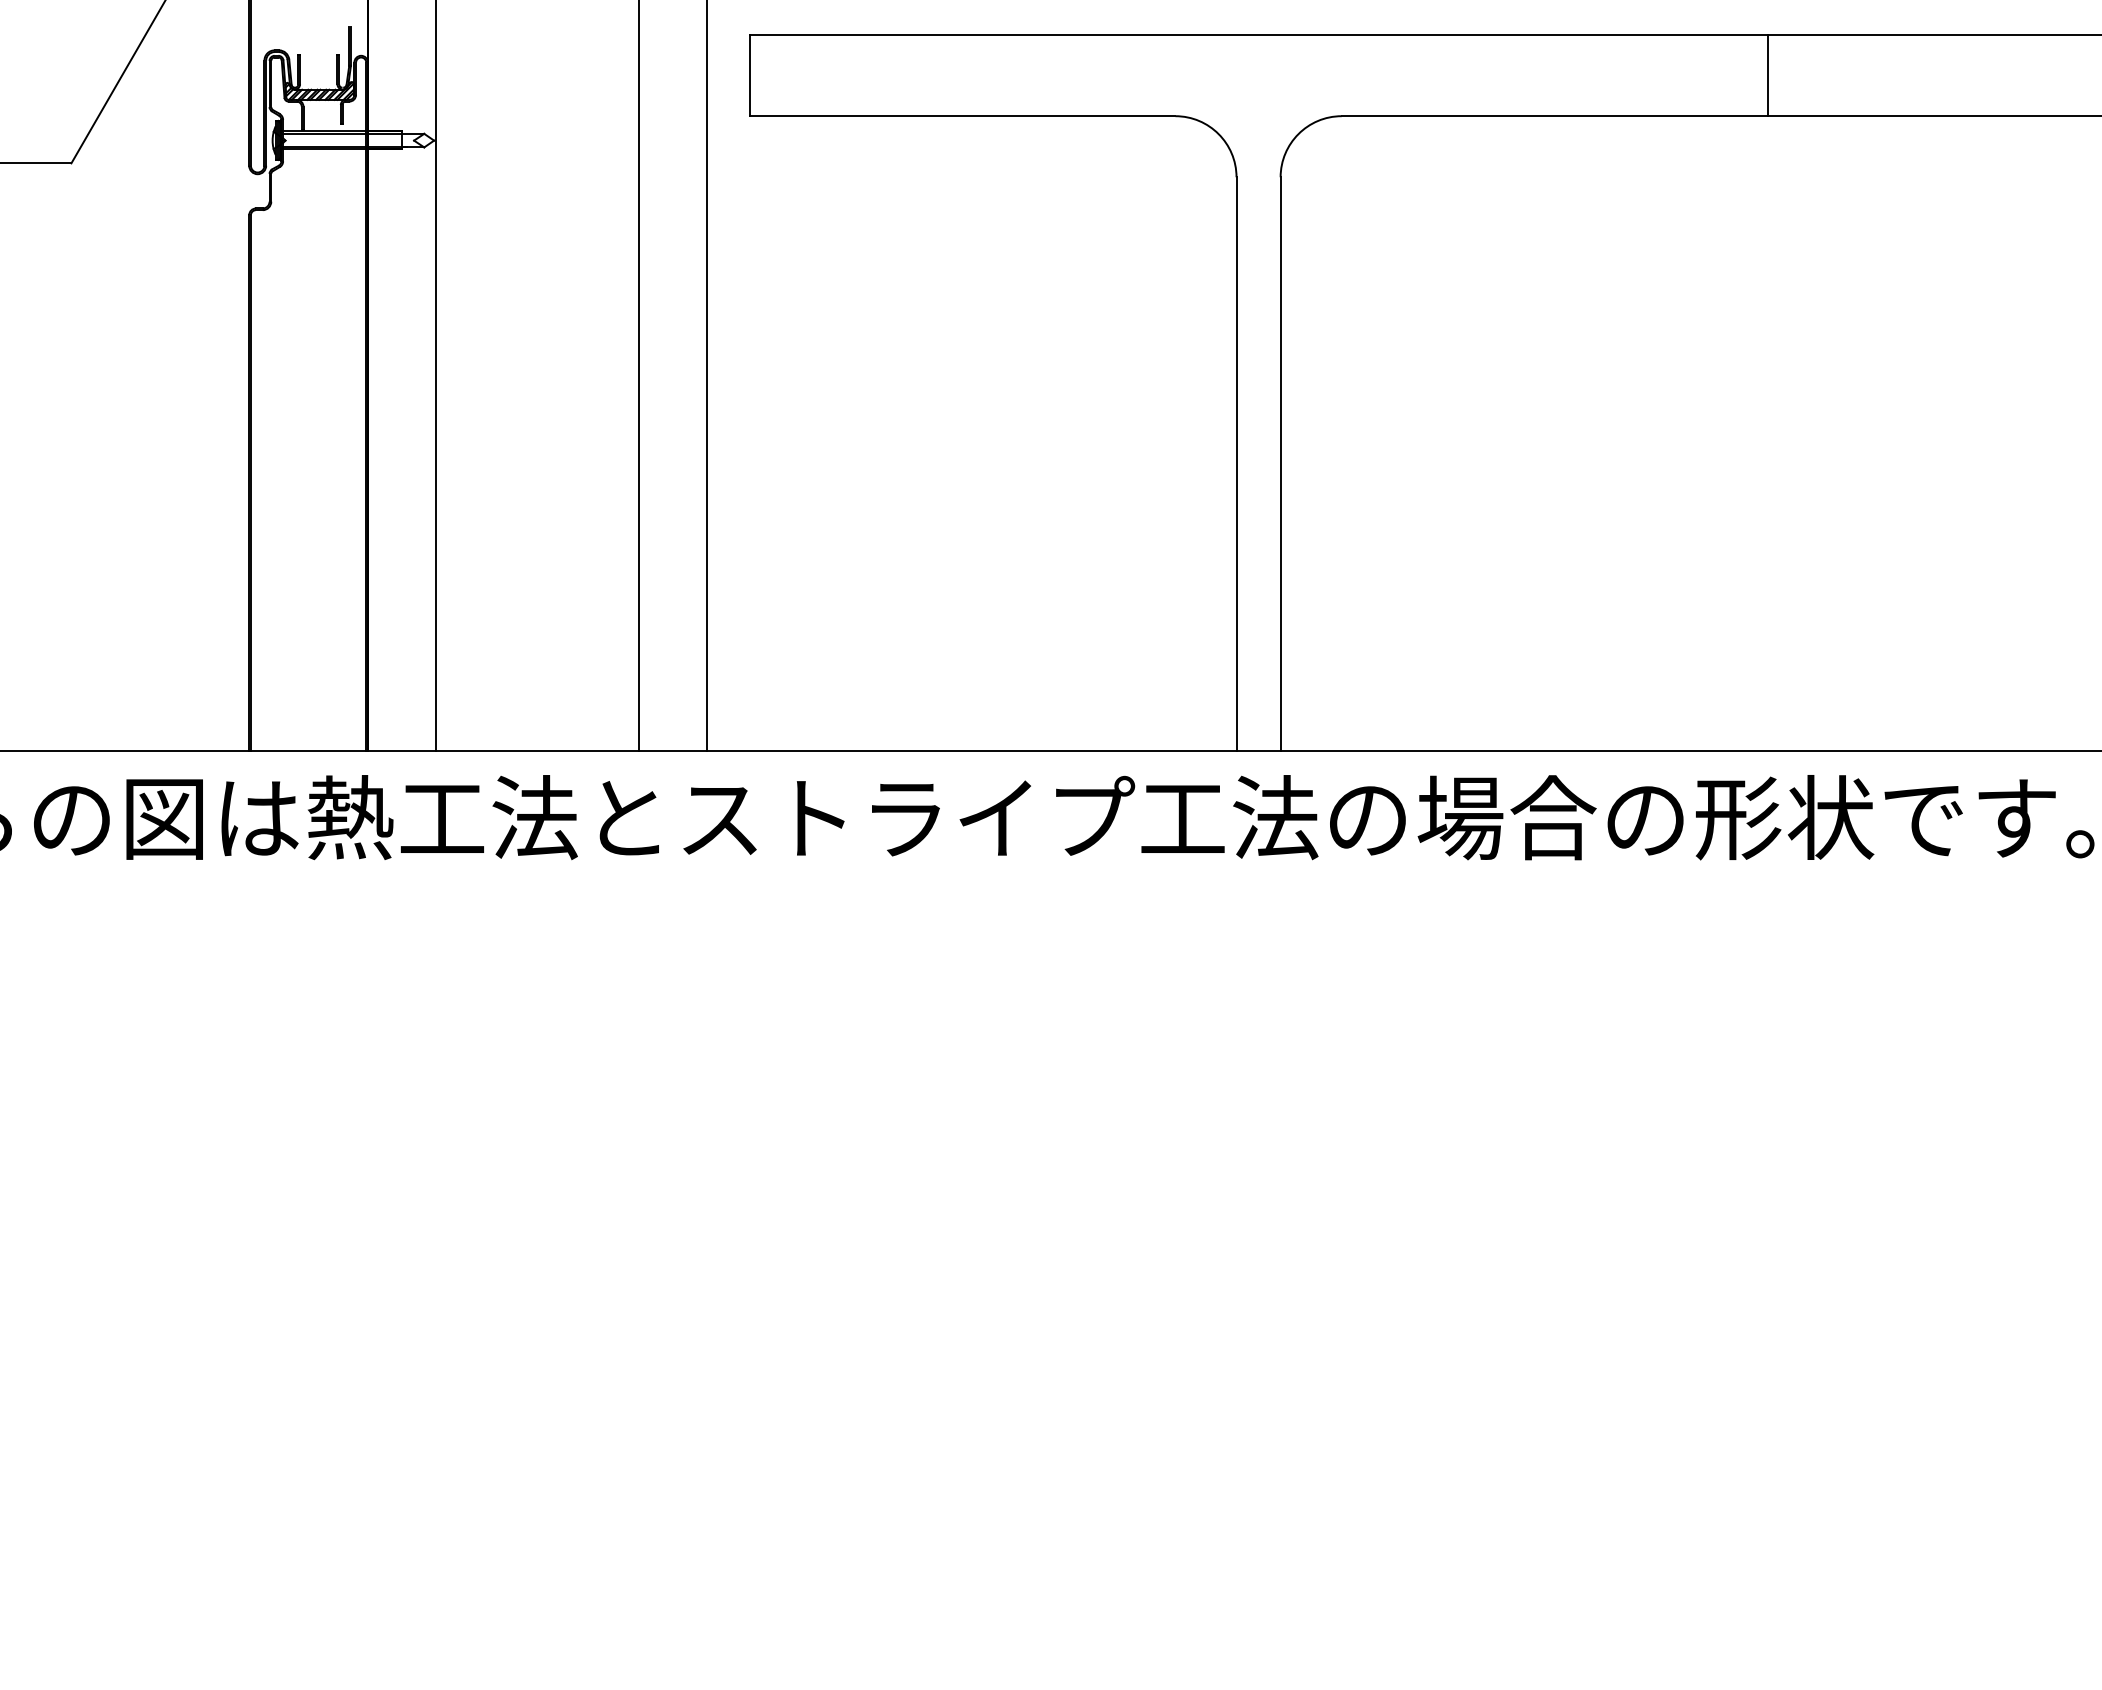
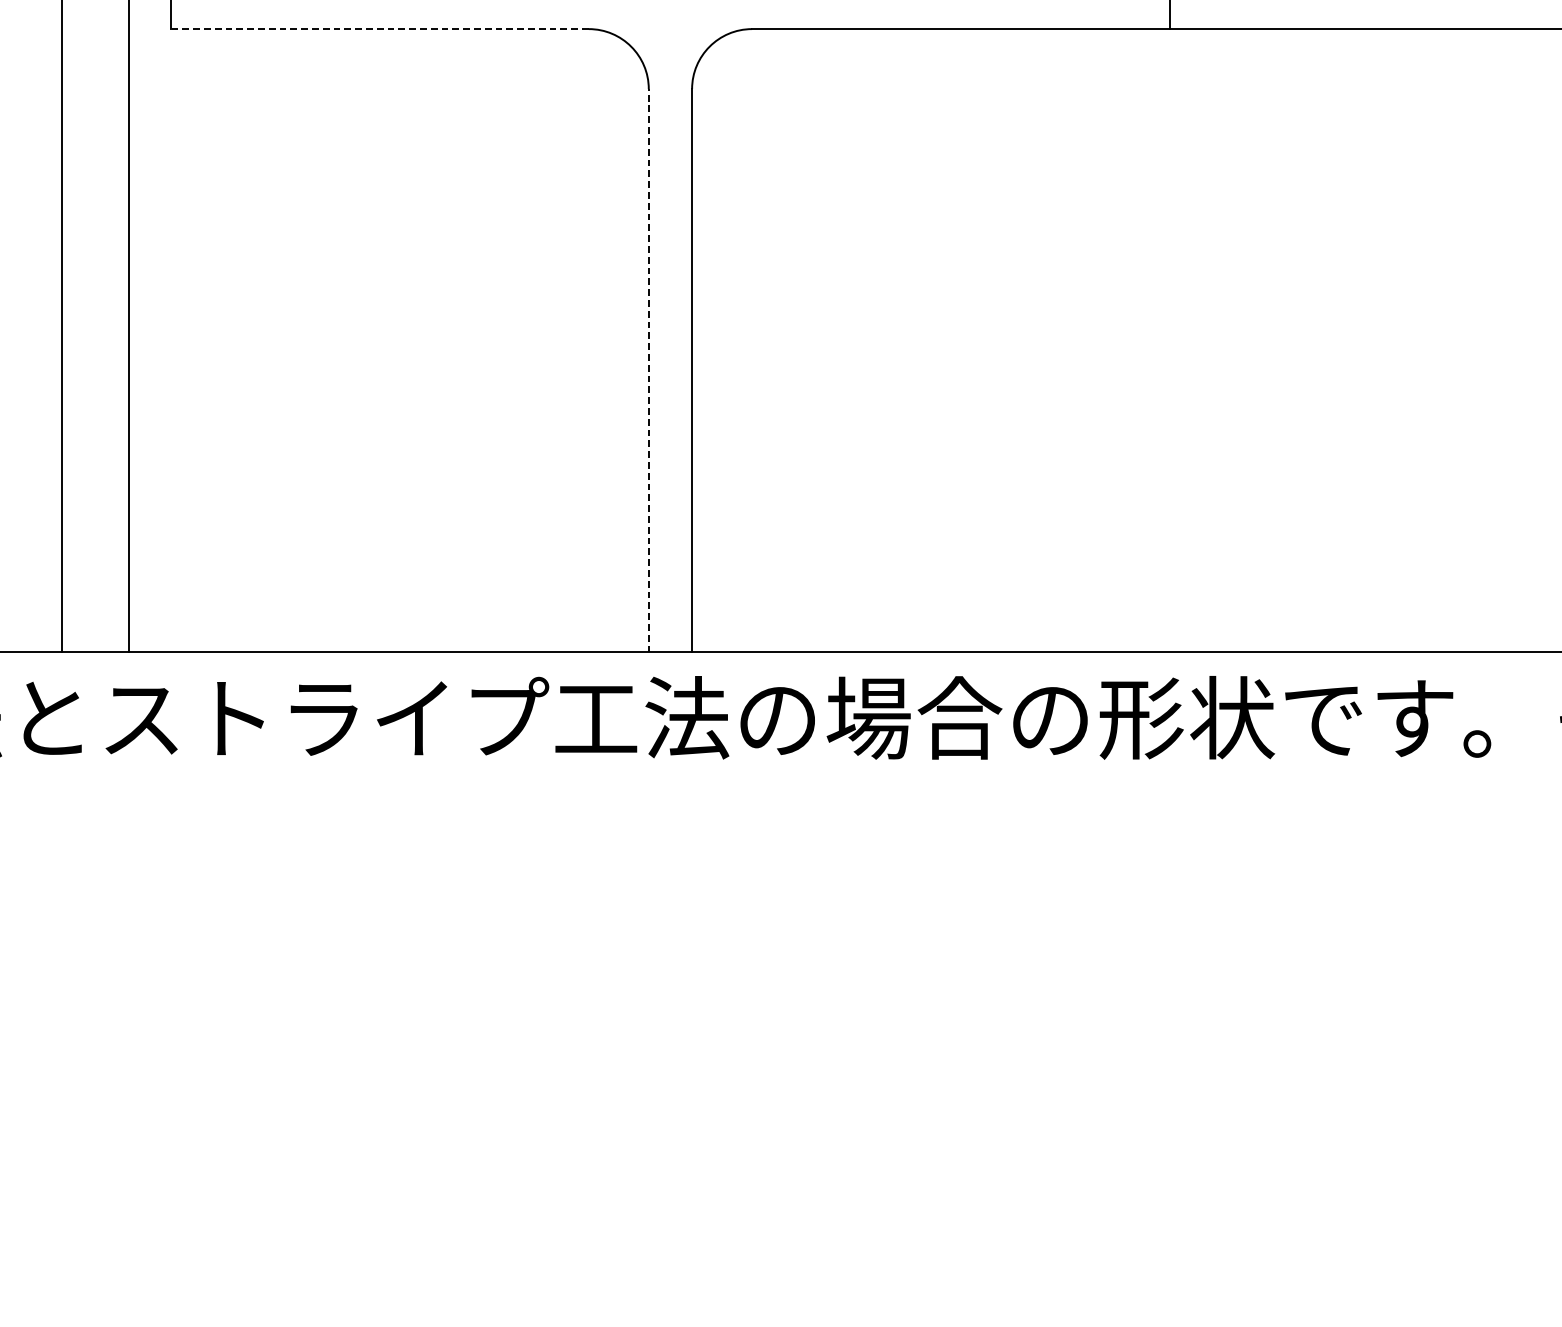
line: (962, 116) -> (379, 29), solid -> dashed
line: (1236, 464) -> (648, 371), solid -> dashed

